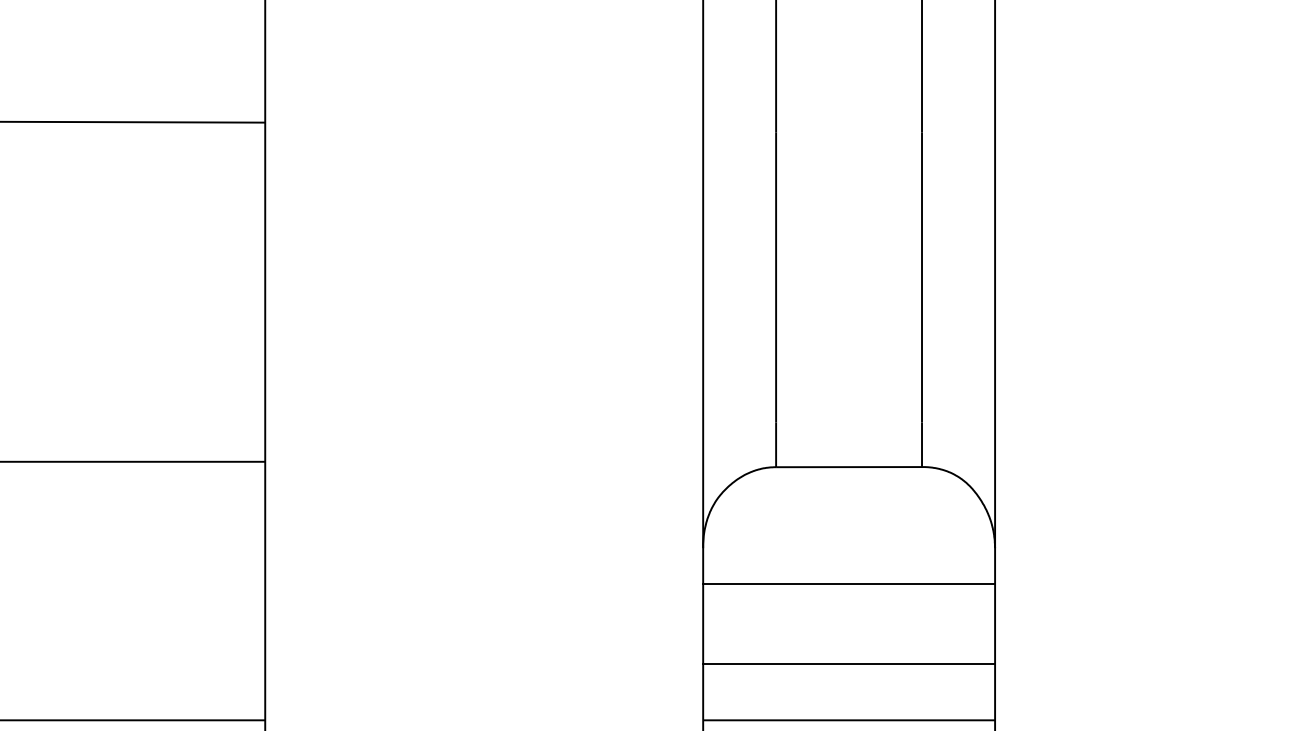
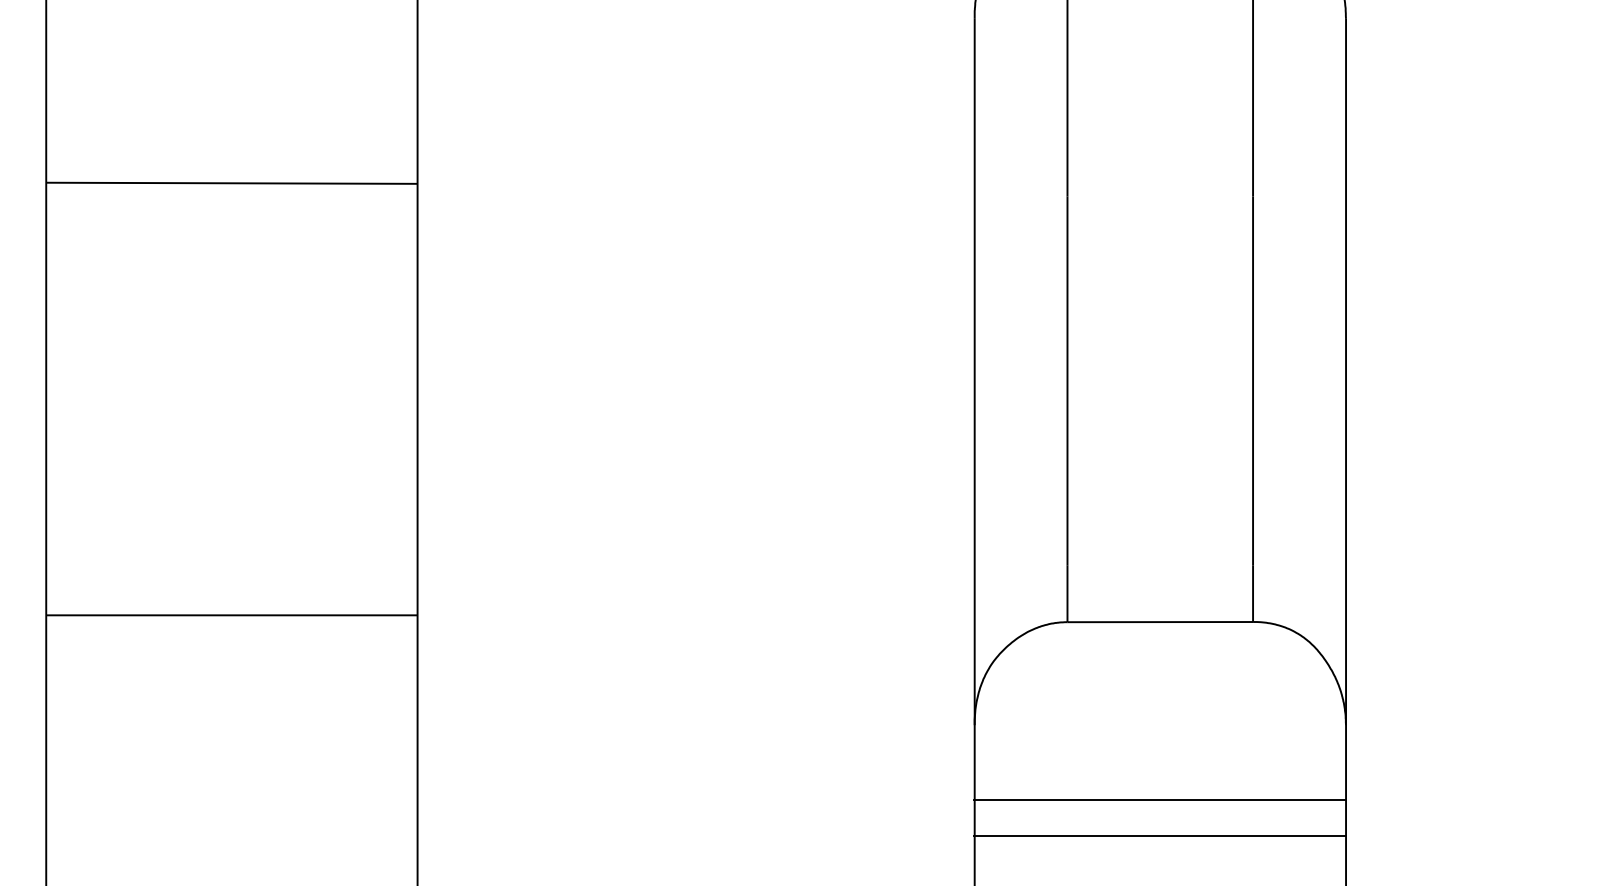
line: (848, 584) -> (1159, 800), moved
line: (848, 664) -> (1159, 836), moved

